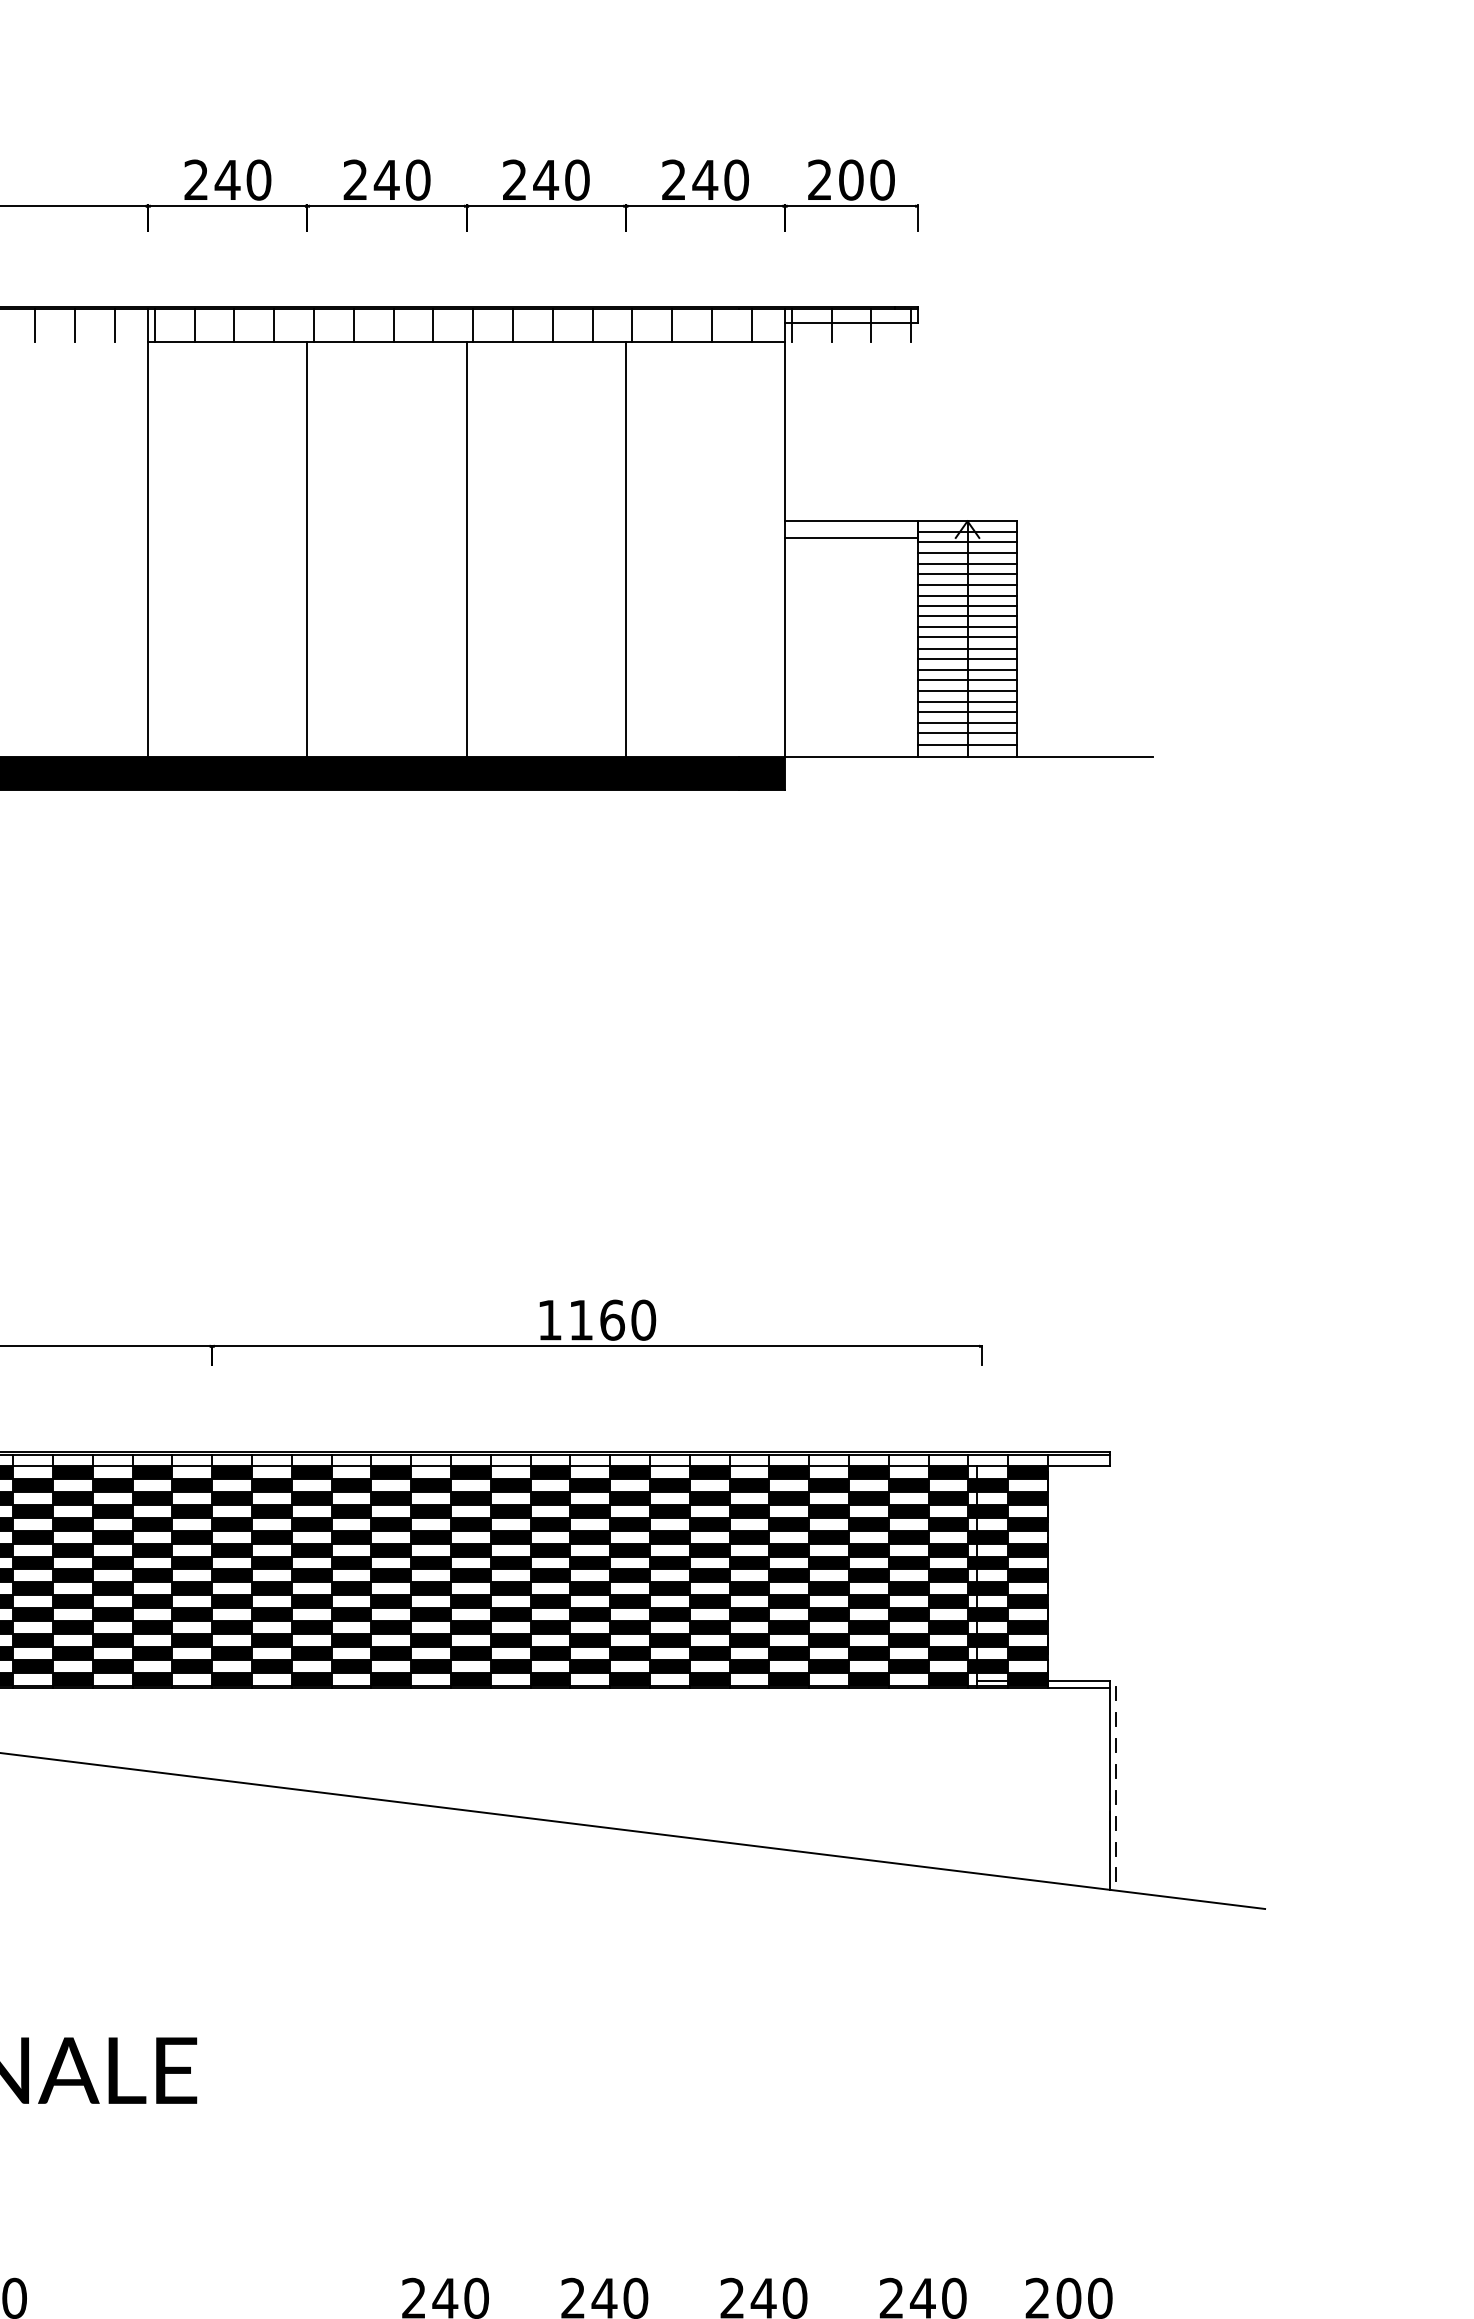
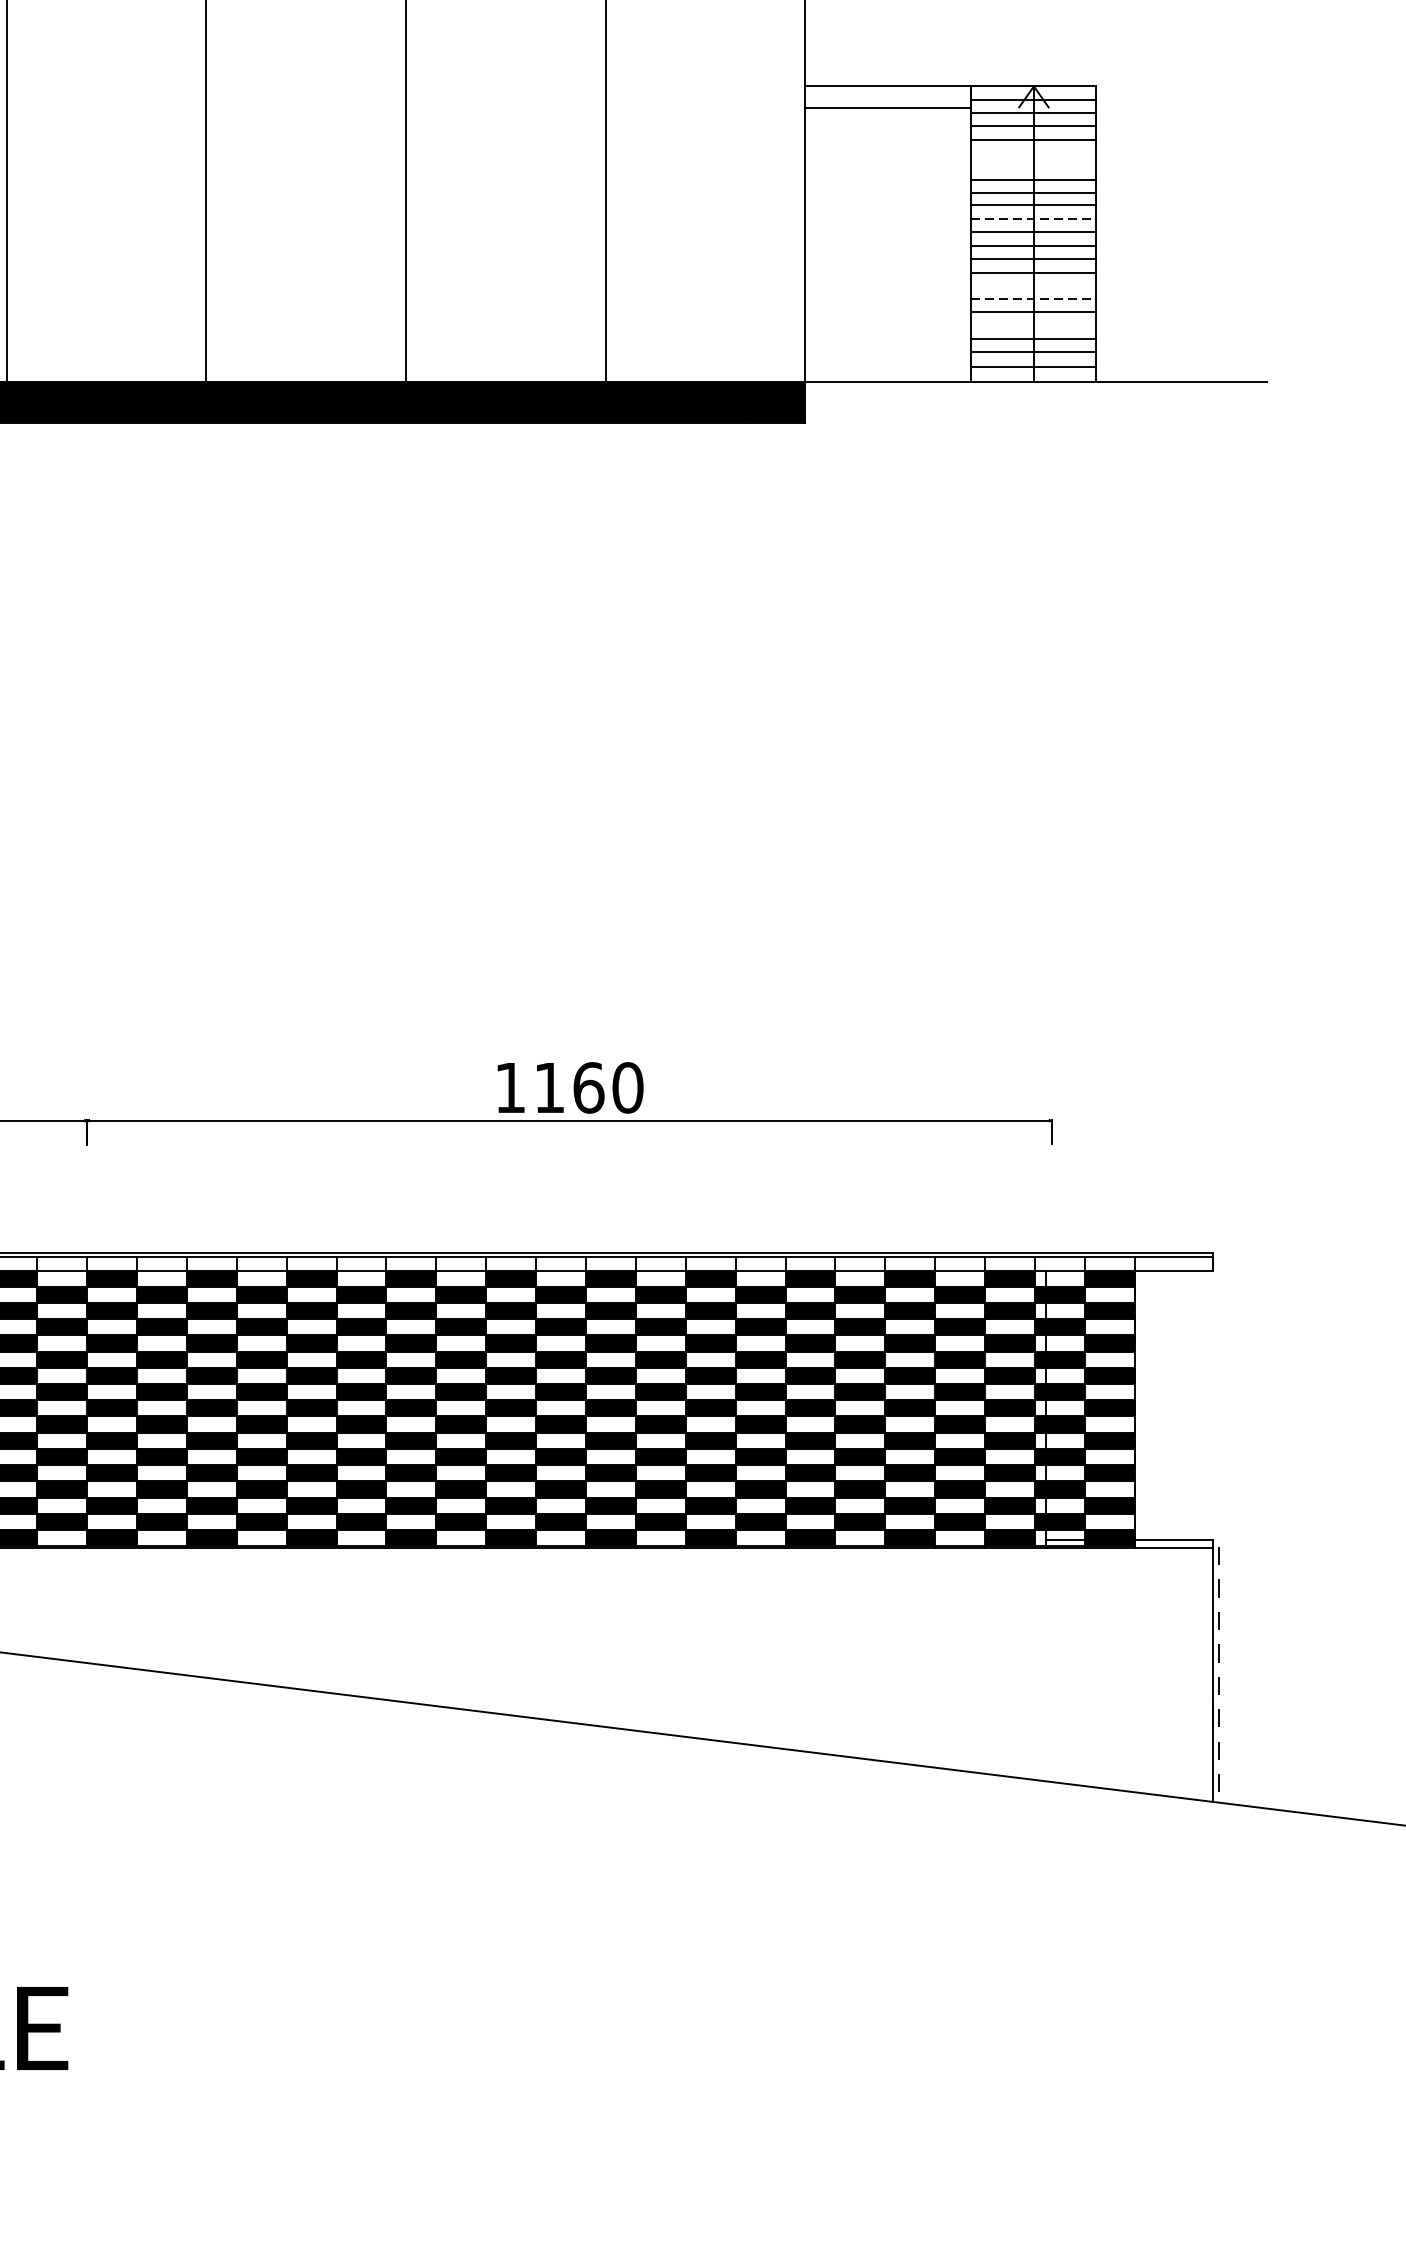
line: (967, 574) -> (1033, 153), removed
line: (967, 585) -> (1033, 166), removed
line: (967, 626) -> (1033, 218), solid -> dashed
line: (967, 680) -> (1033, 286), removed
line: (967, 690) -> (1033, 298), solid -> dashed
line: (967, 712) -> (1033, 326), removed

